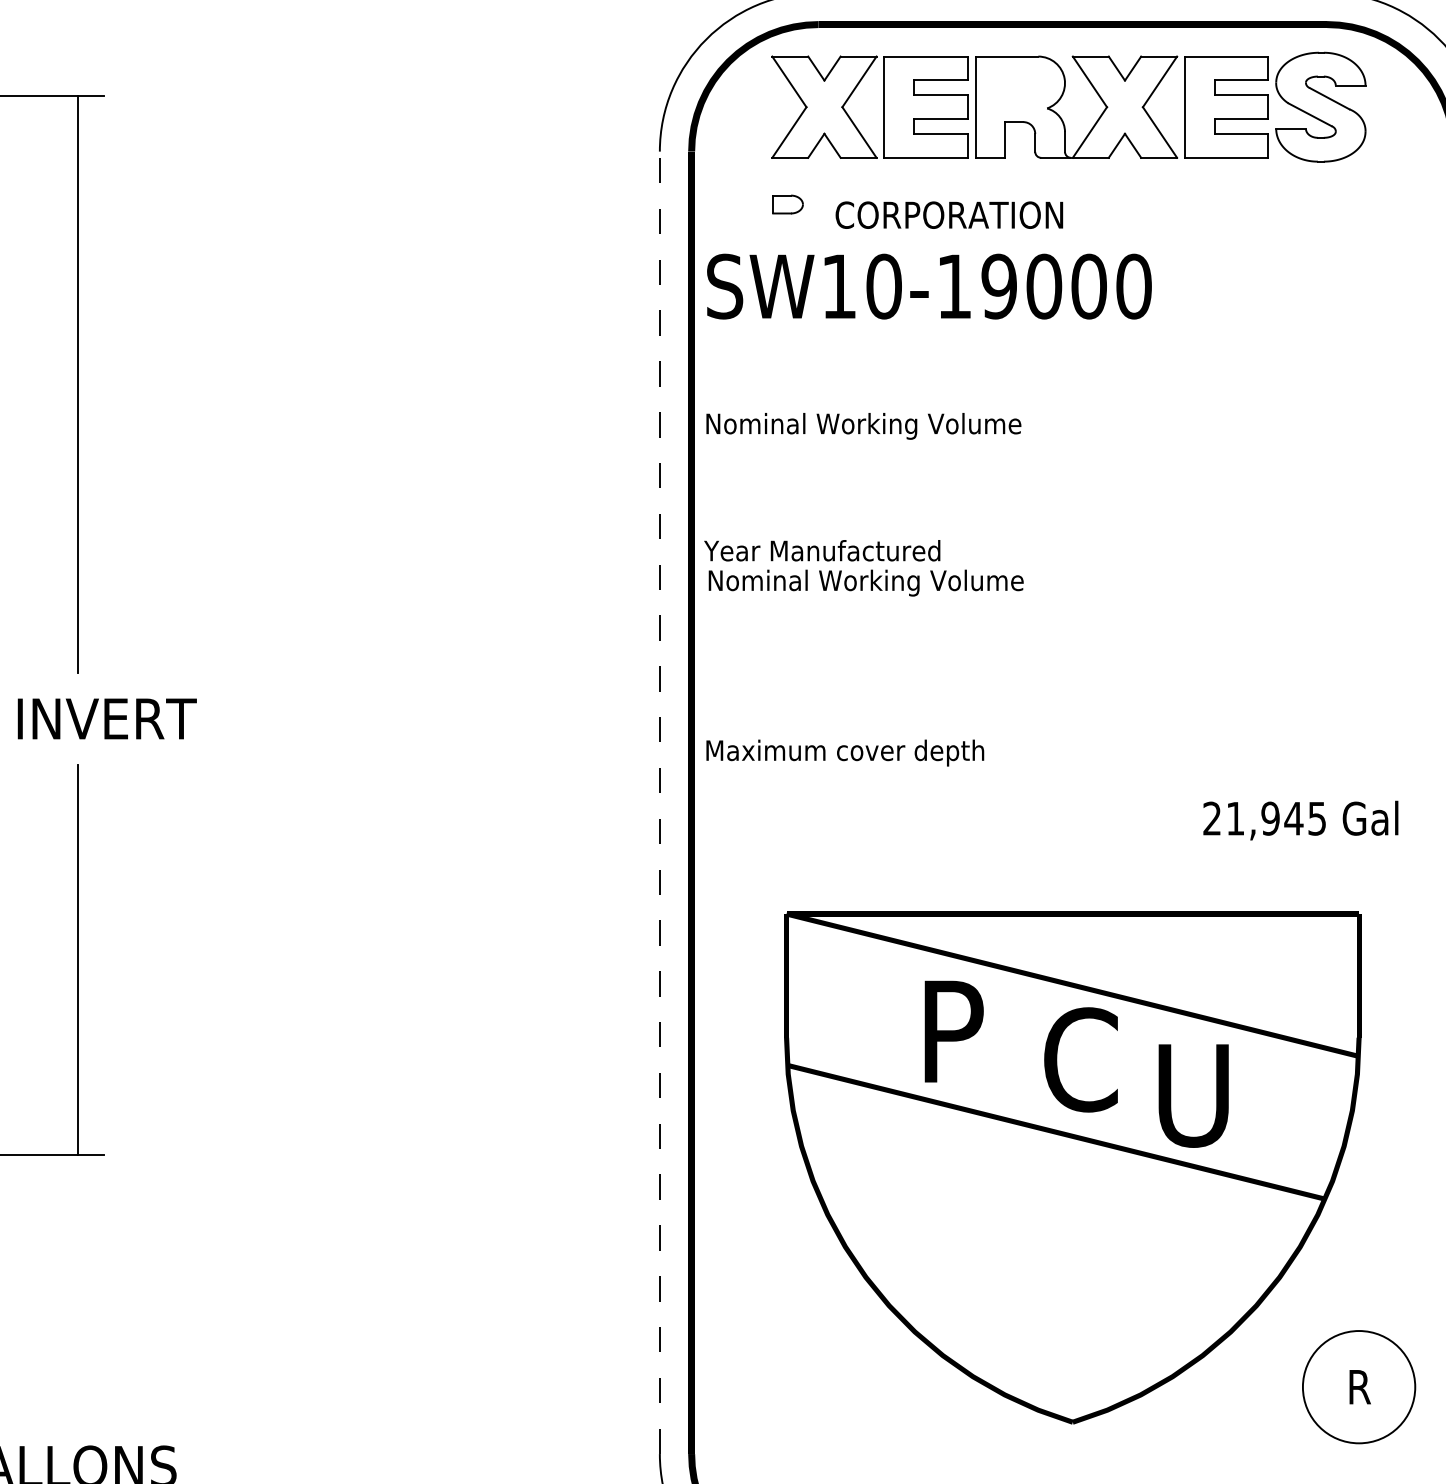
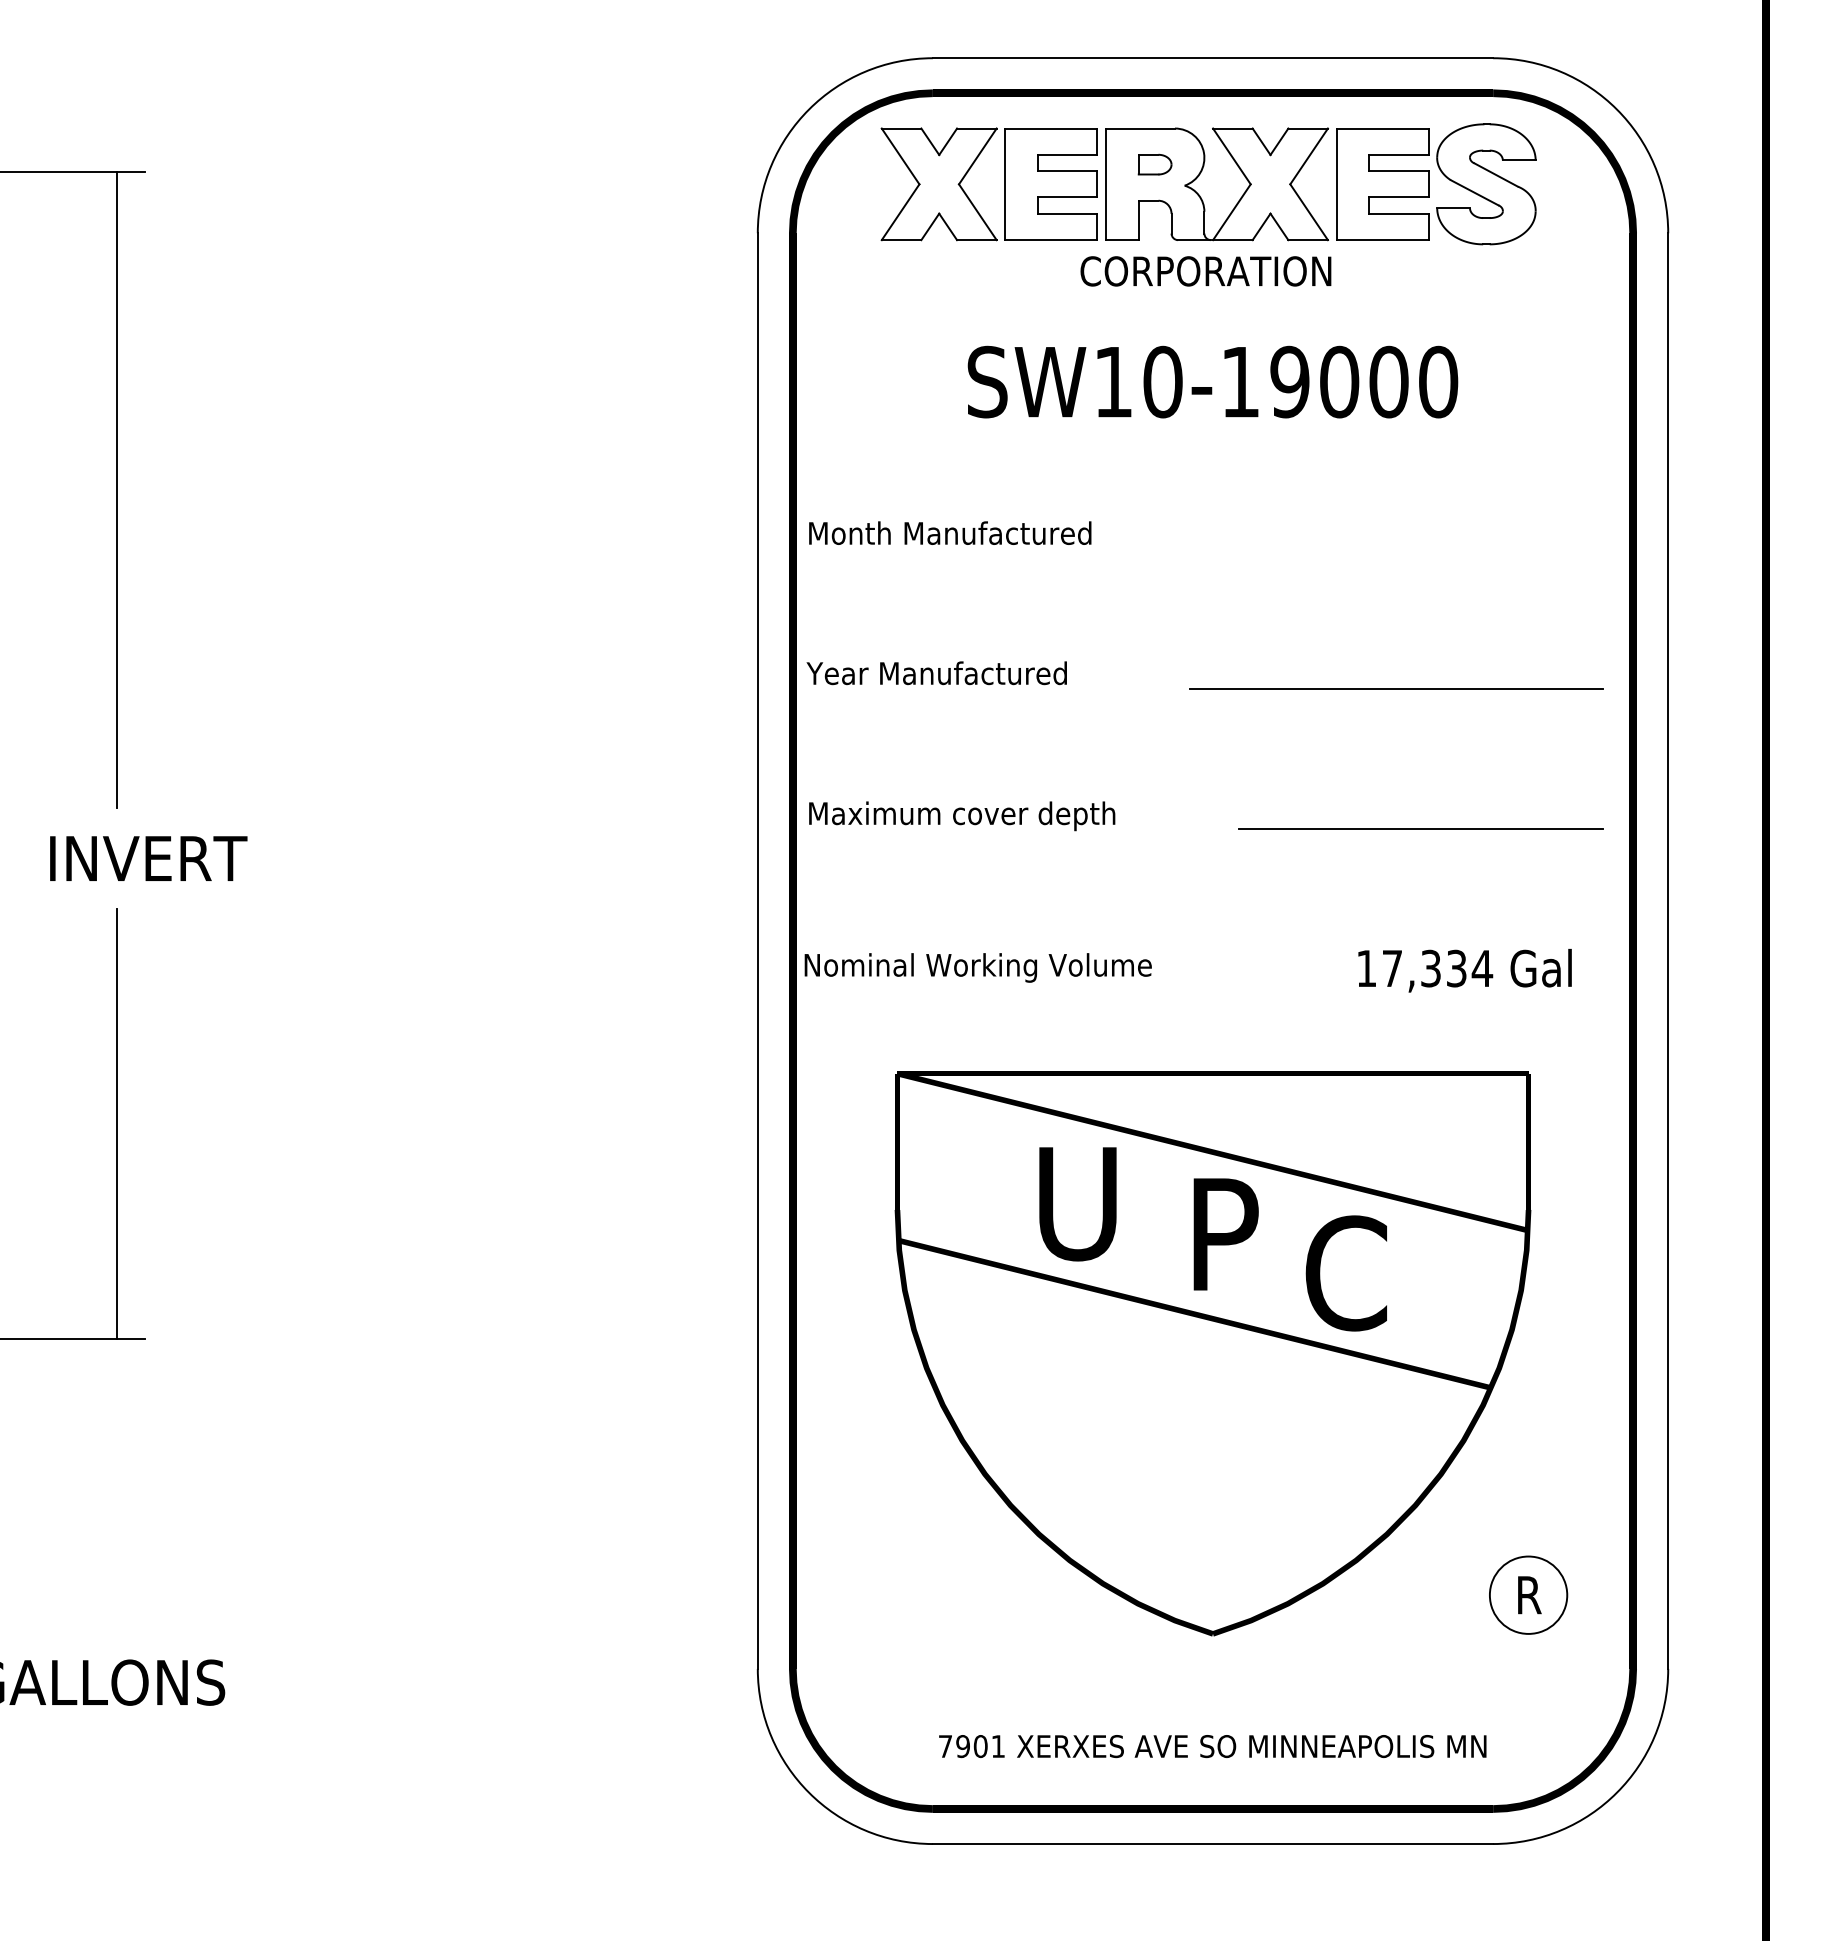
part: (787, 204) -> (1154, 164), moved
text: (948, 215) -> (1205, 271), moved
text: (929, 286) -> (1212, 381), moved
text: (864, 425) -> (983, 535), Nominal Working Volume -> Month Manufactured
line: (1239, 564) -> (1396, 688), added
text: (865, 582) -> (977, 967), moved
line: (1261, 691) -> (1420, 828), added
text: (845, 753) -> (962, 816), moved
line: (659, 803) -> (757, 951), dashed -> solid
text: (1265, 818) -> (1425, 968), 21,945 -> 17,334
text: (949, 1032) -> (1077, 1204), P -> U
text: (1080, 1059) -> (1221, 1234), C -> P
text: (1193, 1095) -> (1345, 1273), U -> C
circle: (1359, 1386) -> (1528, 1594), size x0.62

